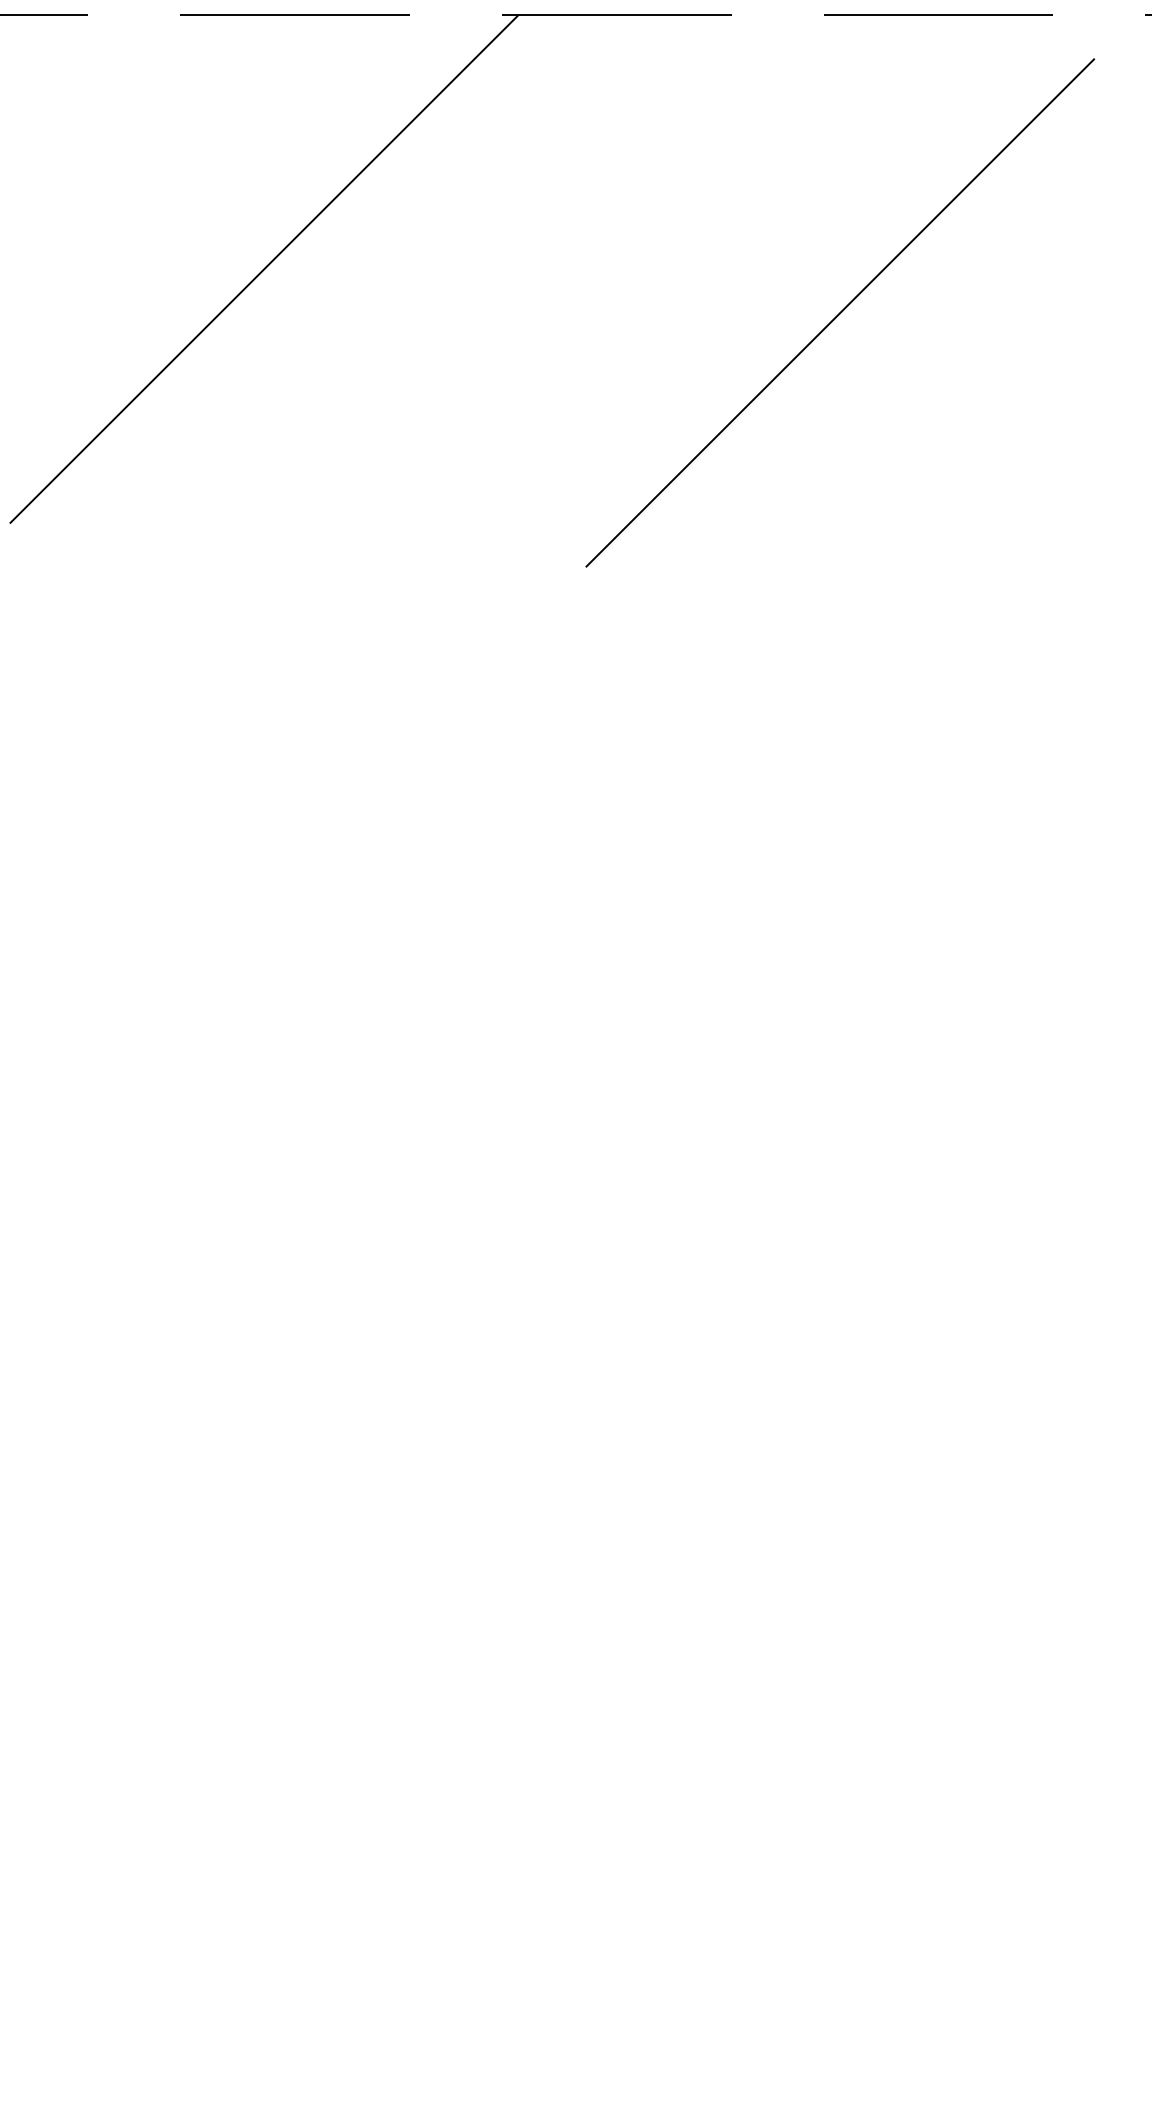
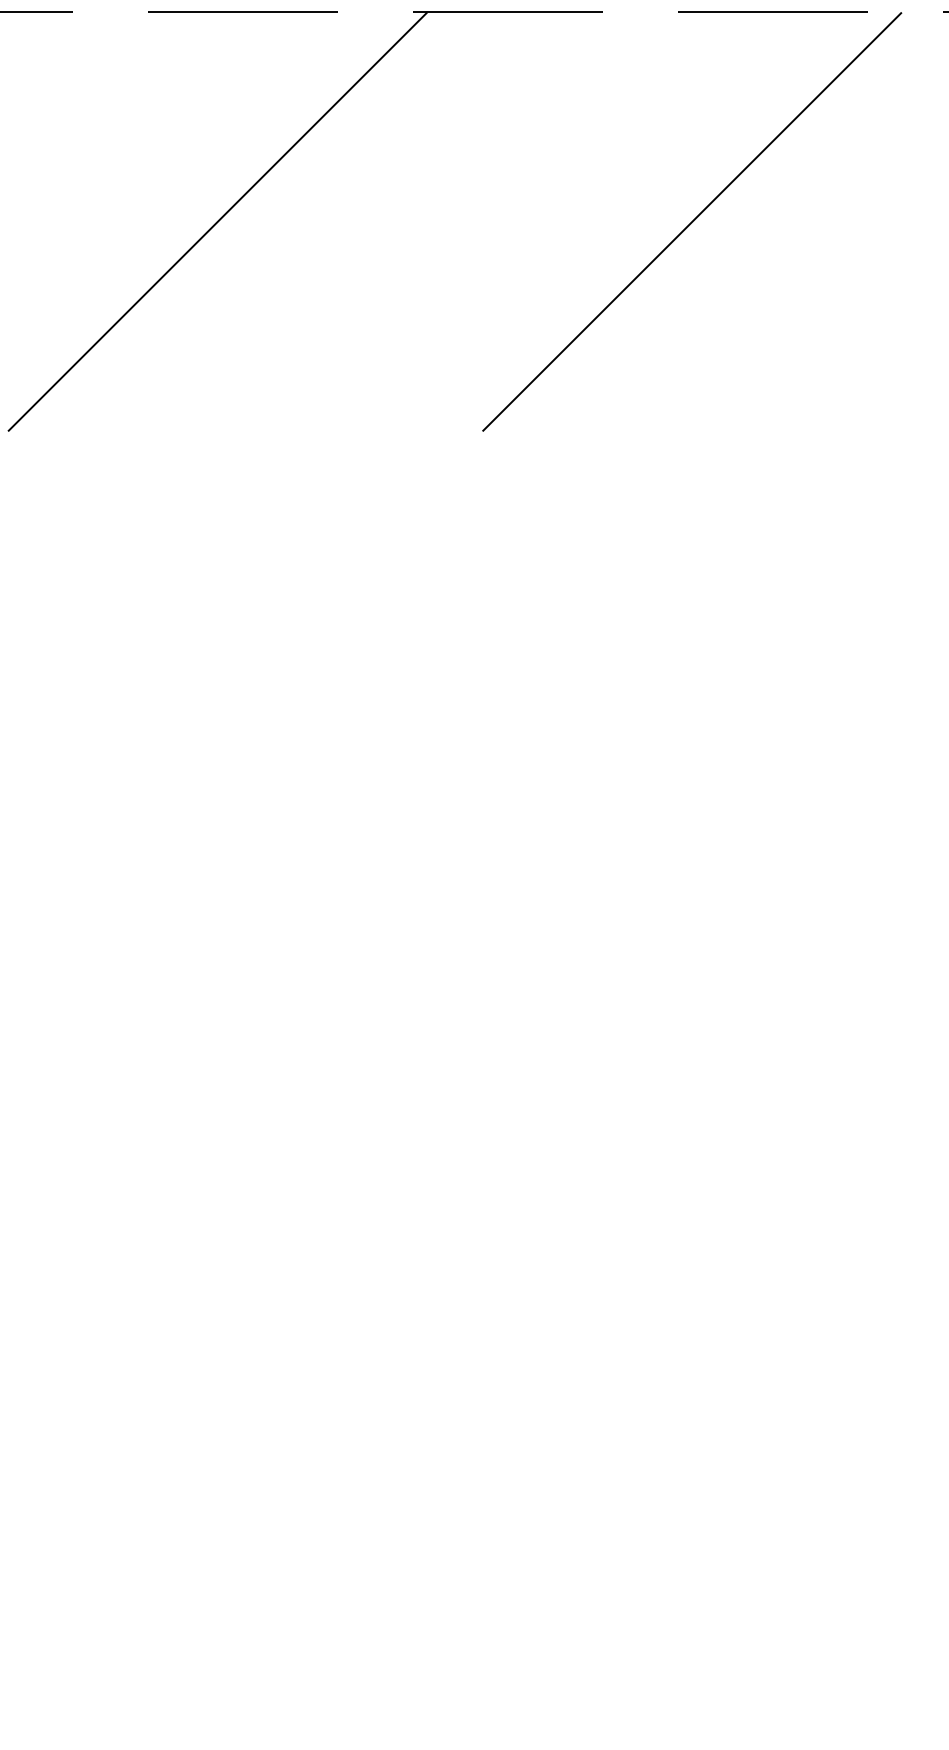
line: (840, 312) -> (692, 221), moved

